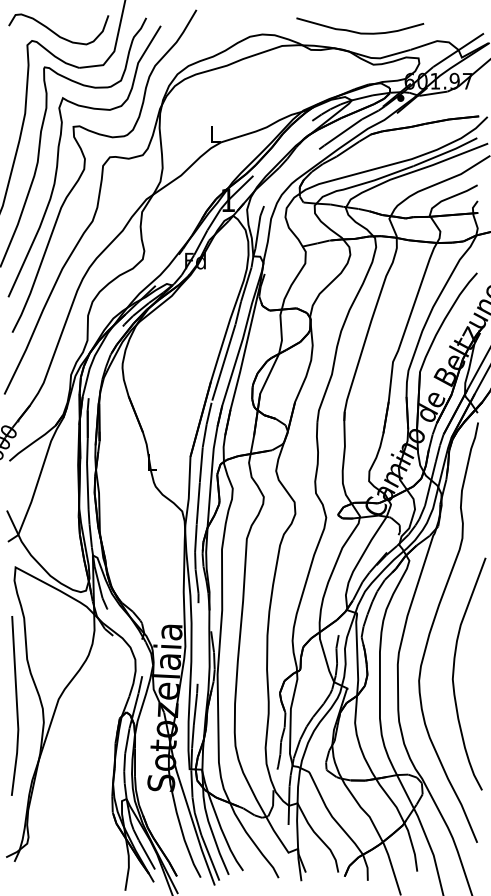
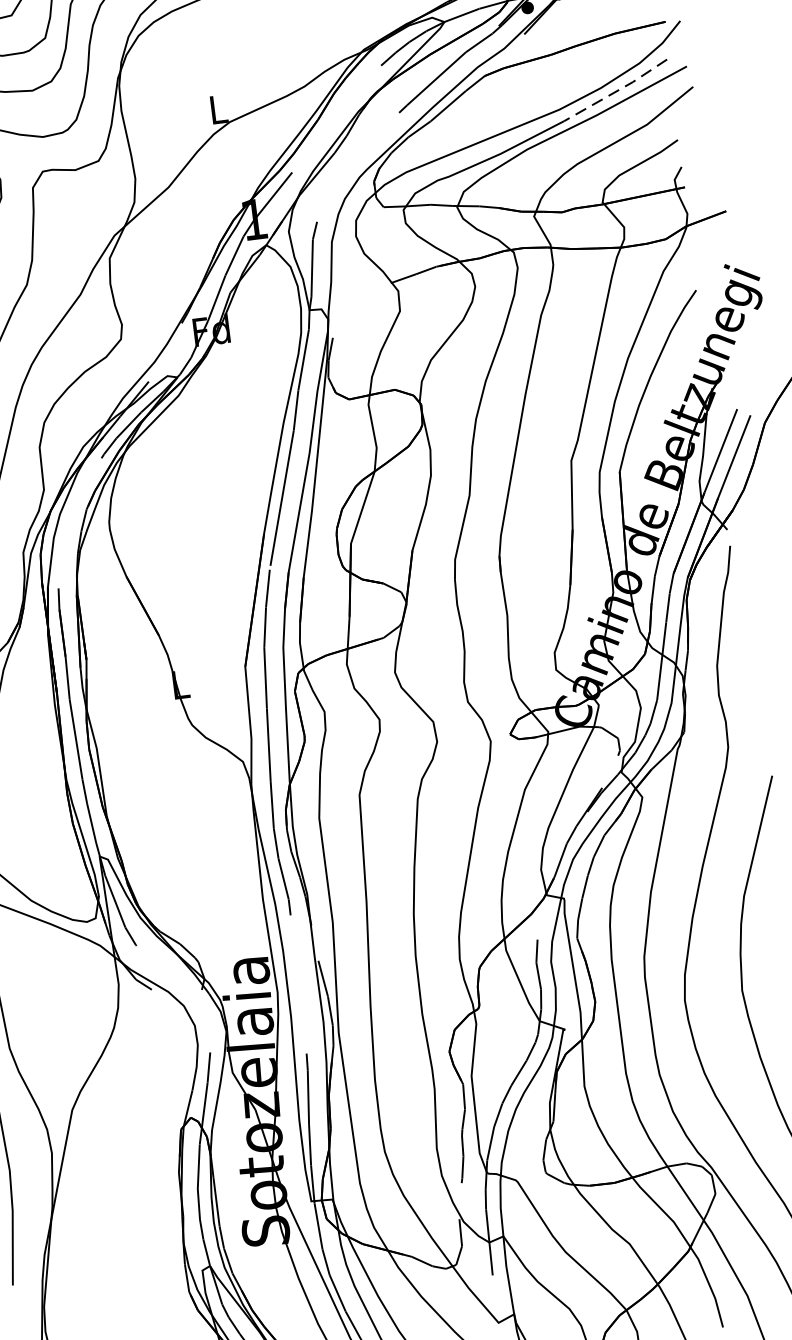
line: (445, 152) -> (615, 90), solid -> dashed

